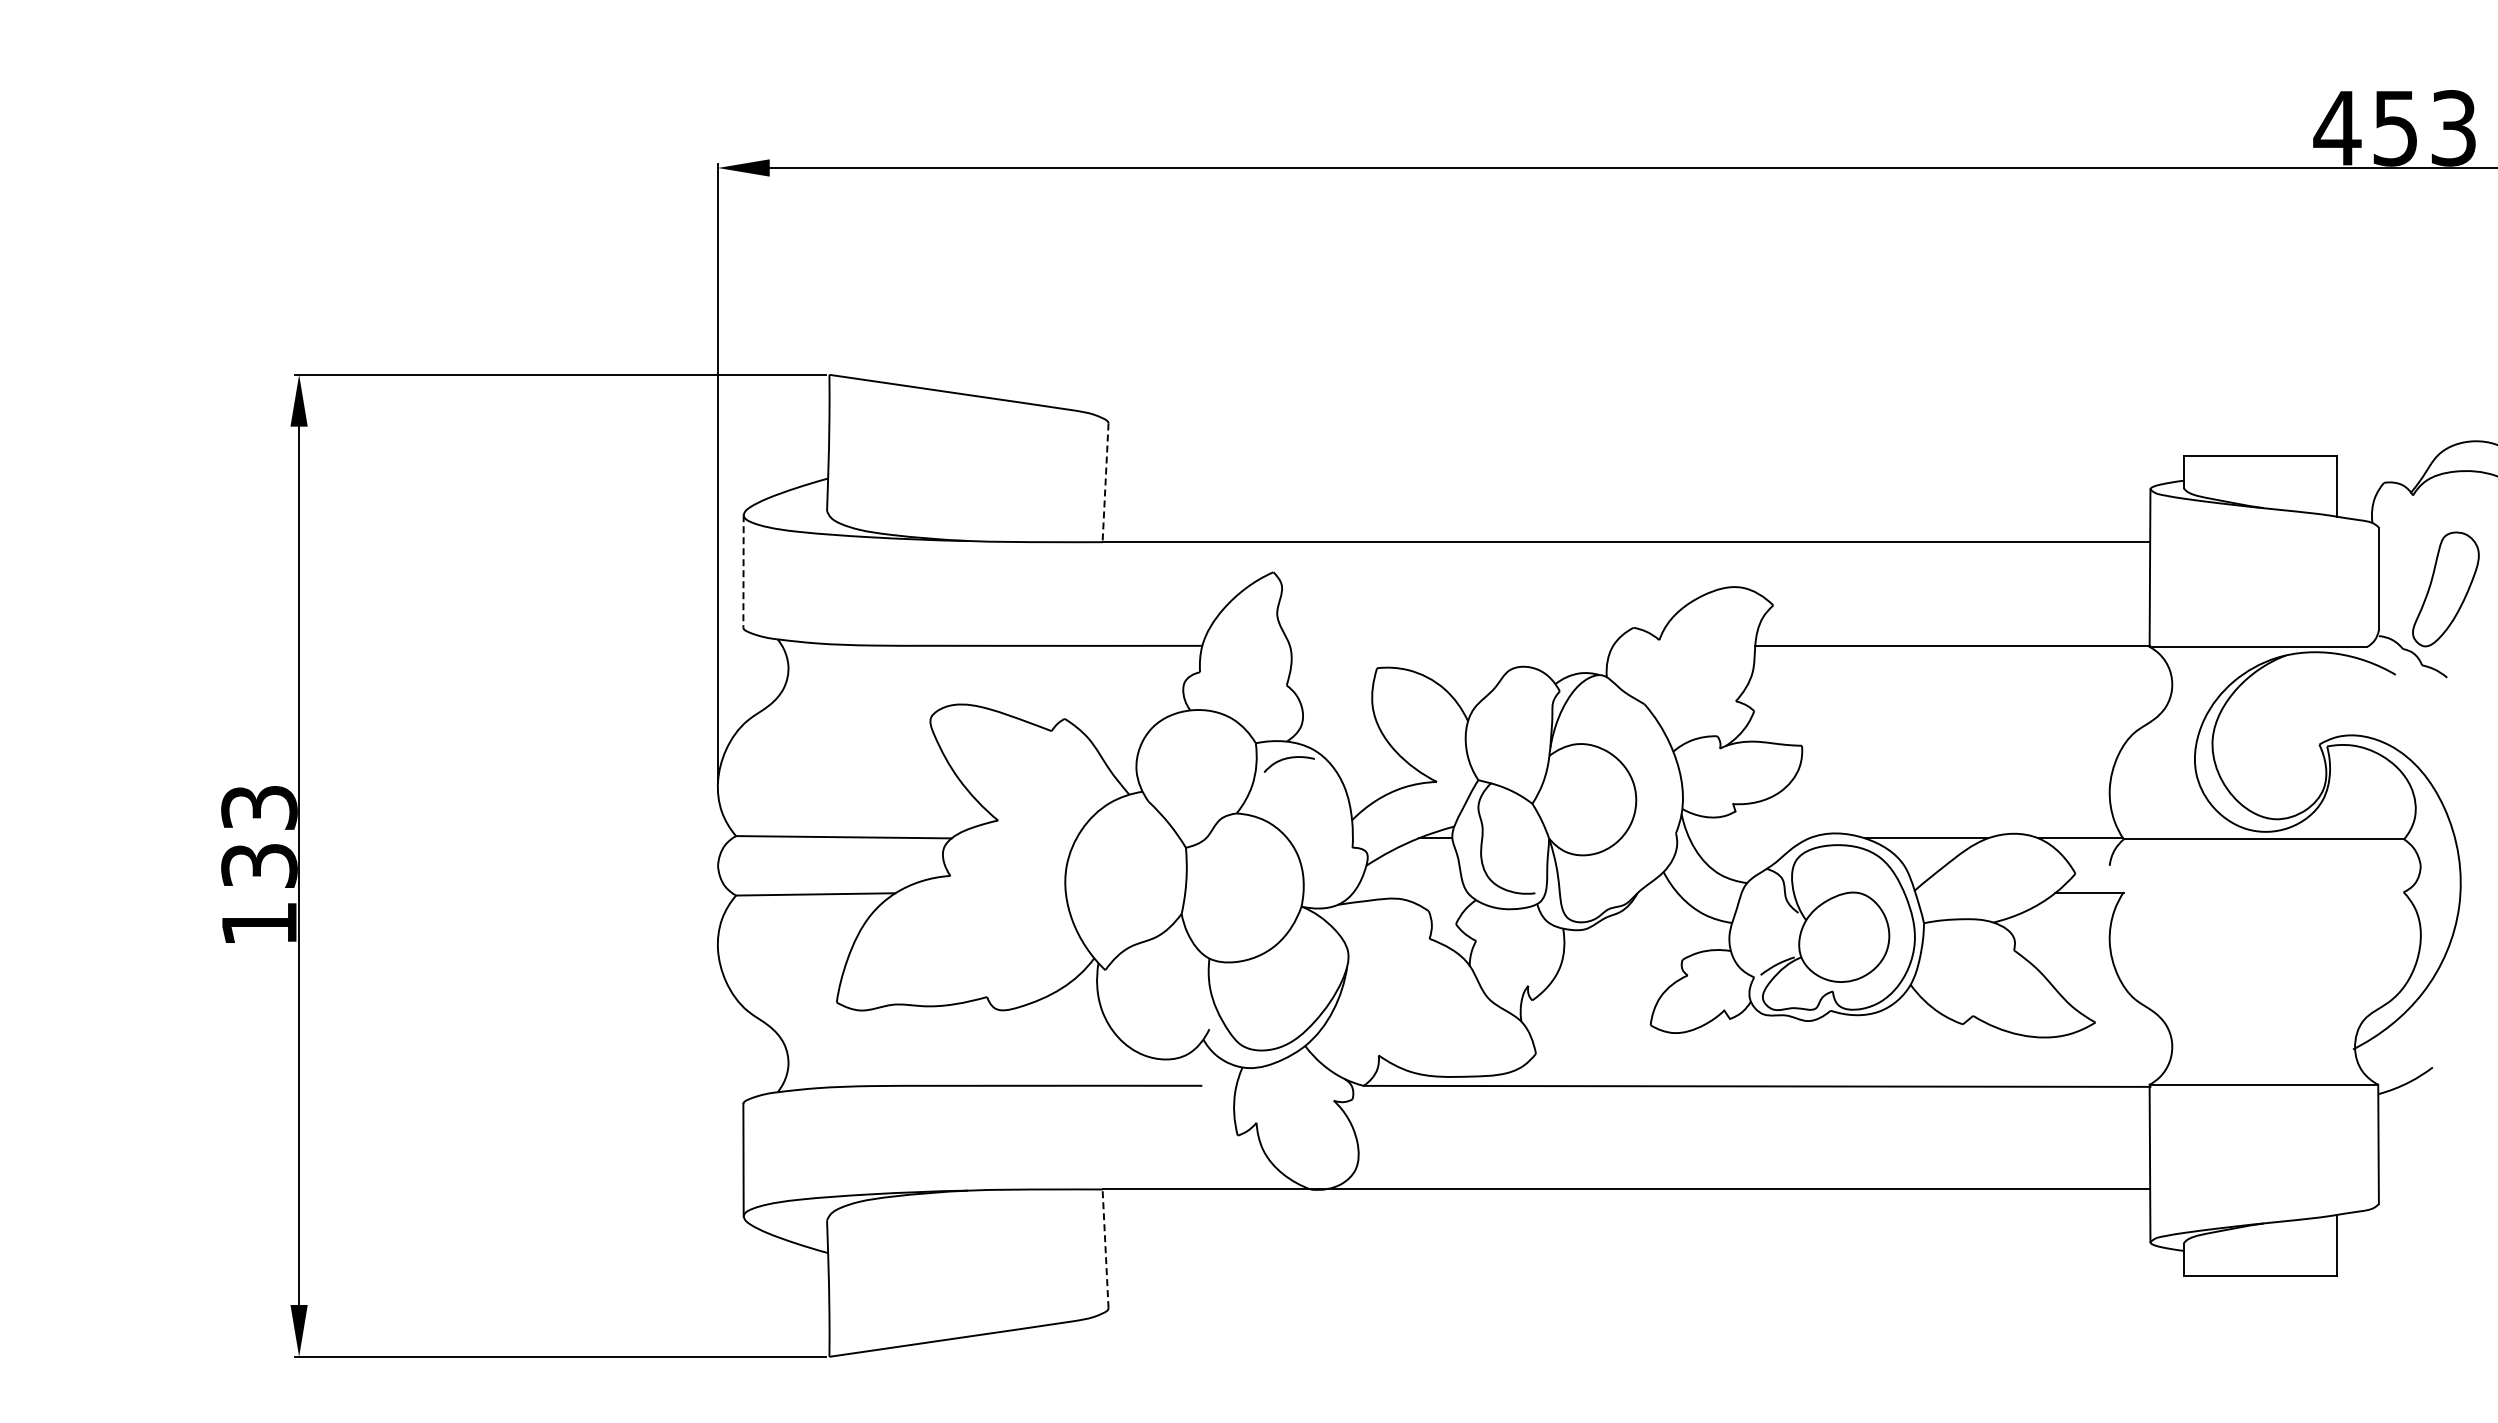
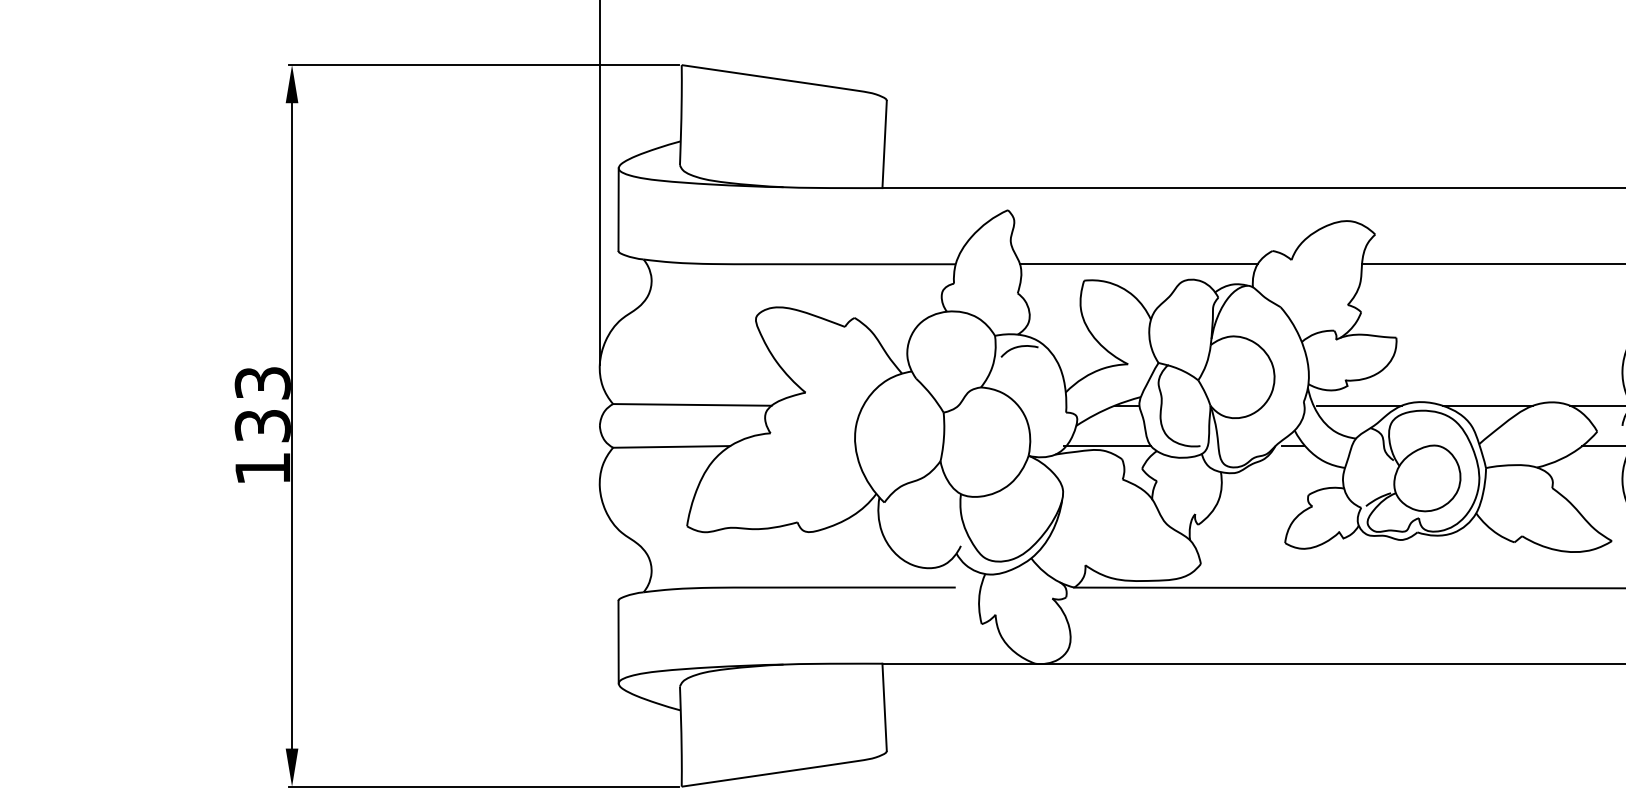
line: (1105, 483) -> (884, 144), dashed -> solid
line: (743, 572) -> (618, 210), dashed -> solid
line: (1451, 645) -> (1138, 264), added
line: (1751, 838) -> (1359, 405), added
line: (1409, 893) -> (1107, 446), added
line: (1660, 893) -> (1292, 446), added
line: (1105, 1248) -> (884, 707), dashed -> solid

